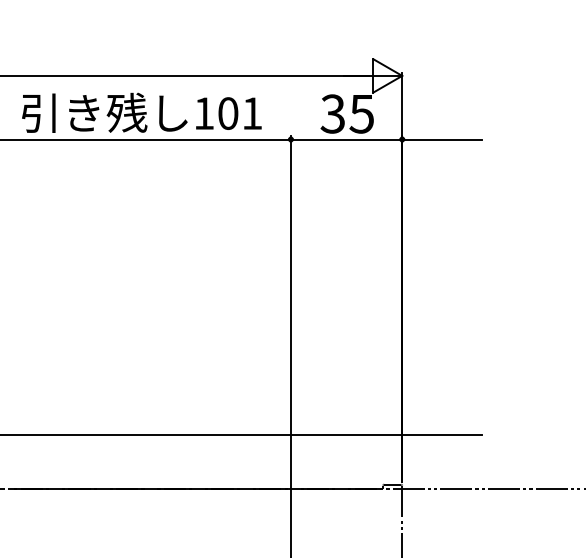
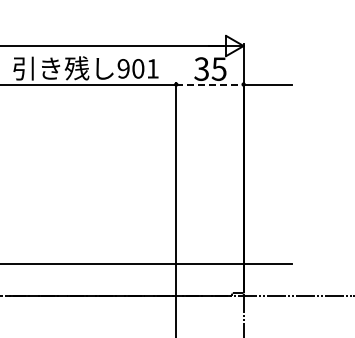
text: (203, 113) -> (123, 68), 101 -> 901
line: (345, 139) -> (209, 84), solid -> dashed

